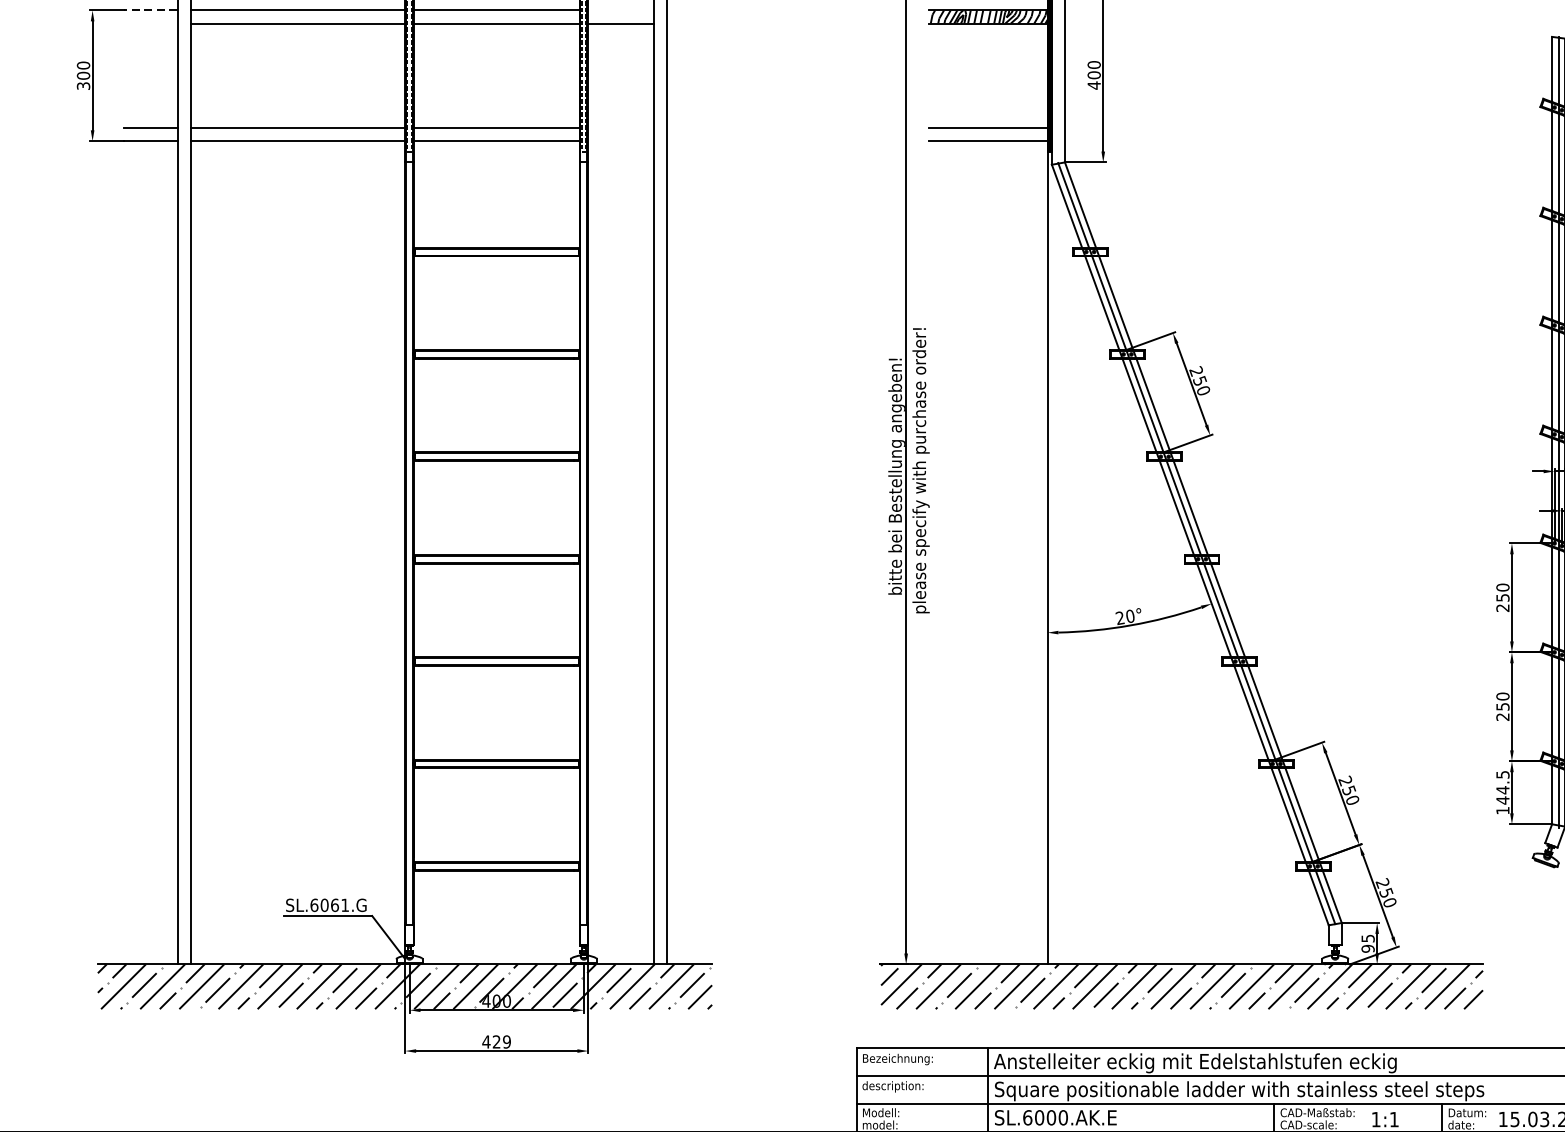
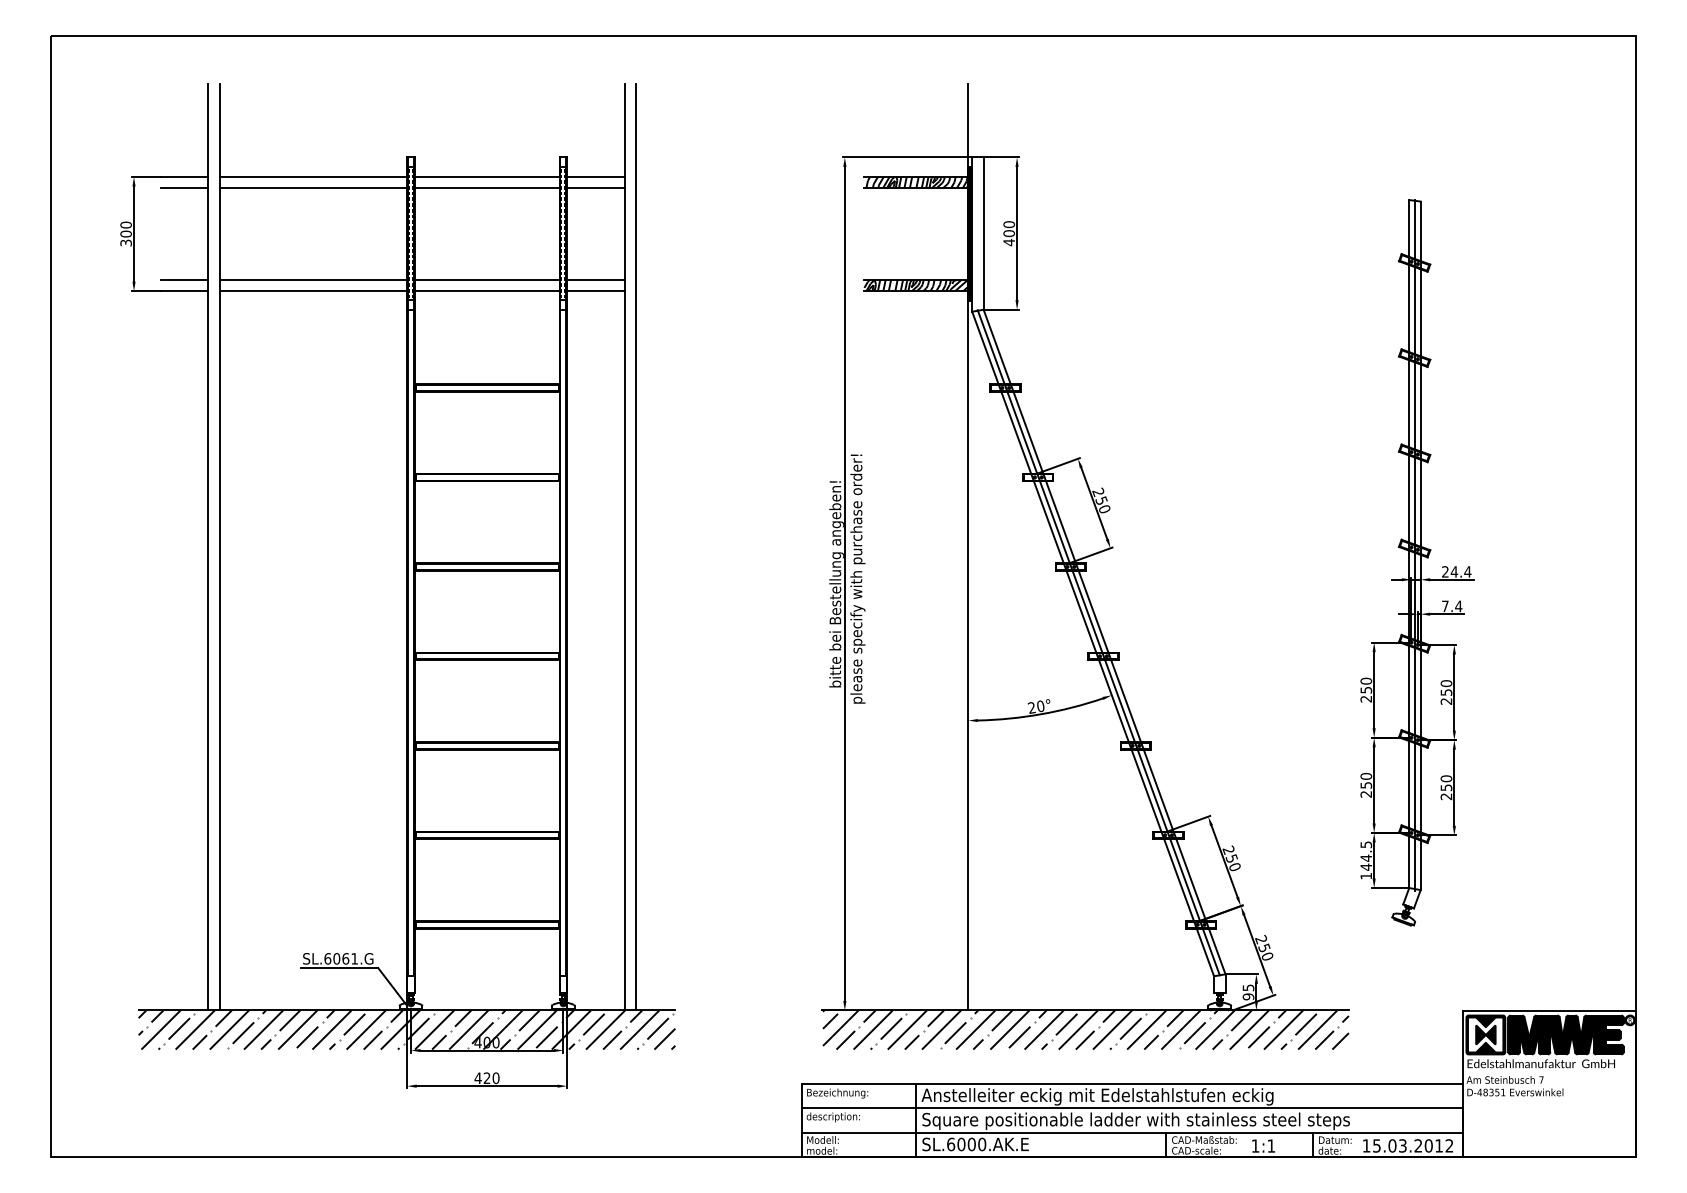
line: (150, 9) -> (184, 176), dashed -> solid
line: (620, 9) -> (595, 176), added
line: (150, 23) -> (184, 188), added
line: (620, 127) -> (595, 279), added
hatch: (988, 134) -> (916, 285), added
line: (620, 141) -> (595, 291), added
text: (506, 1042) -> (495, 1078), 429 -> 420

